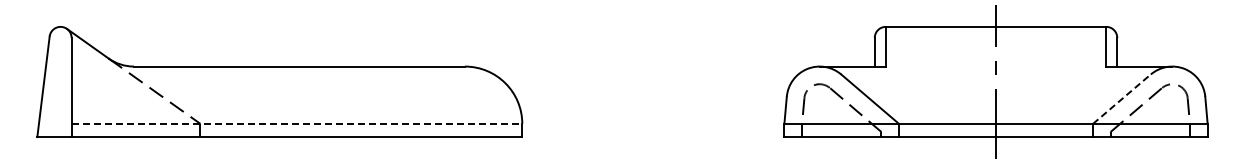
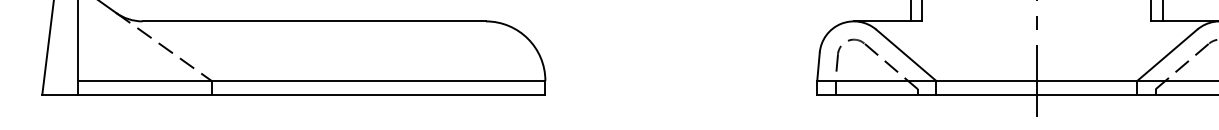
line: (1122, 98) -> (1167, 54), dashed -> solid
line: (297, 123) -> (312, 80), dashed -> solid

